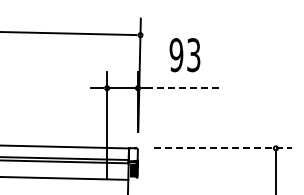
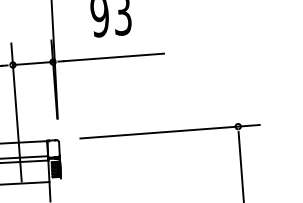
line: (184, 88) -> (113, 57), dashed -> solid
line: (223, 148) -> (170, 131), dashed -> solid

